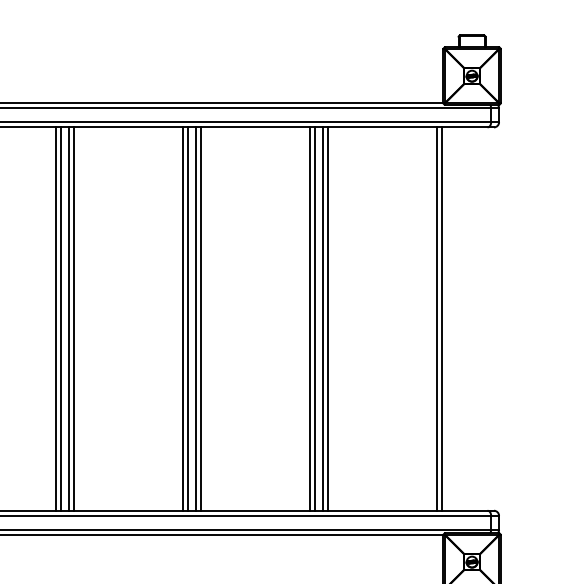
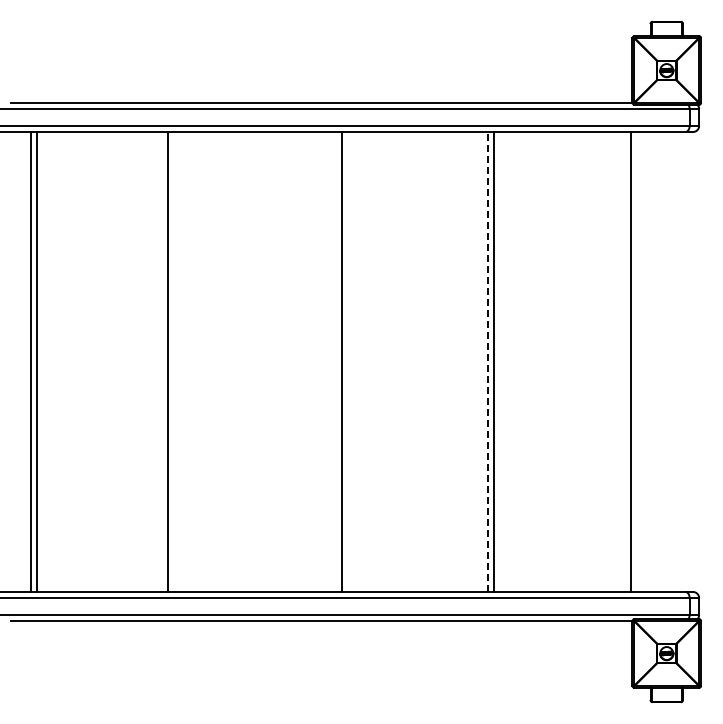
line: (60, 318) -> (173, 361), removed
line: (69, 318) -> (183, 361), removed
line: (74, 318) -> (189, 361), removed
line: (182, 318) -> (319, 361), removed
line: (188, 318) -> (326, 361), removed
line: (195, 318) -> (335, 361), removed
line: (310, 318) -> (472, 361), removed
line: (315, 318) -> (478, 361), removed
line: (436, 318) -> (624, 361), removed
line: (323, 319) -> (488, 362), solid -> dashed

